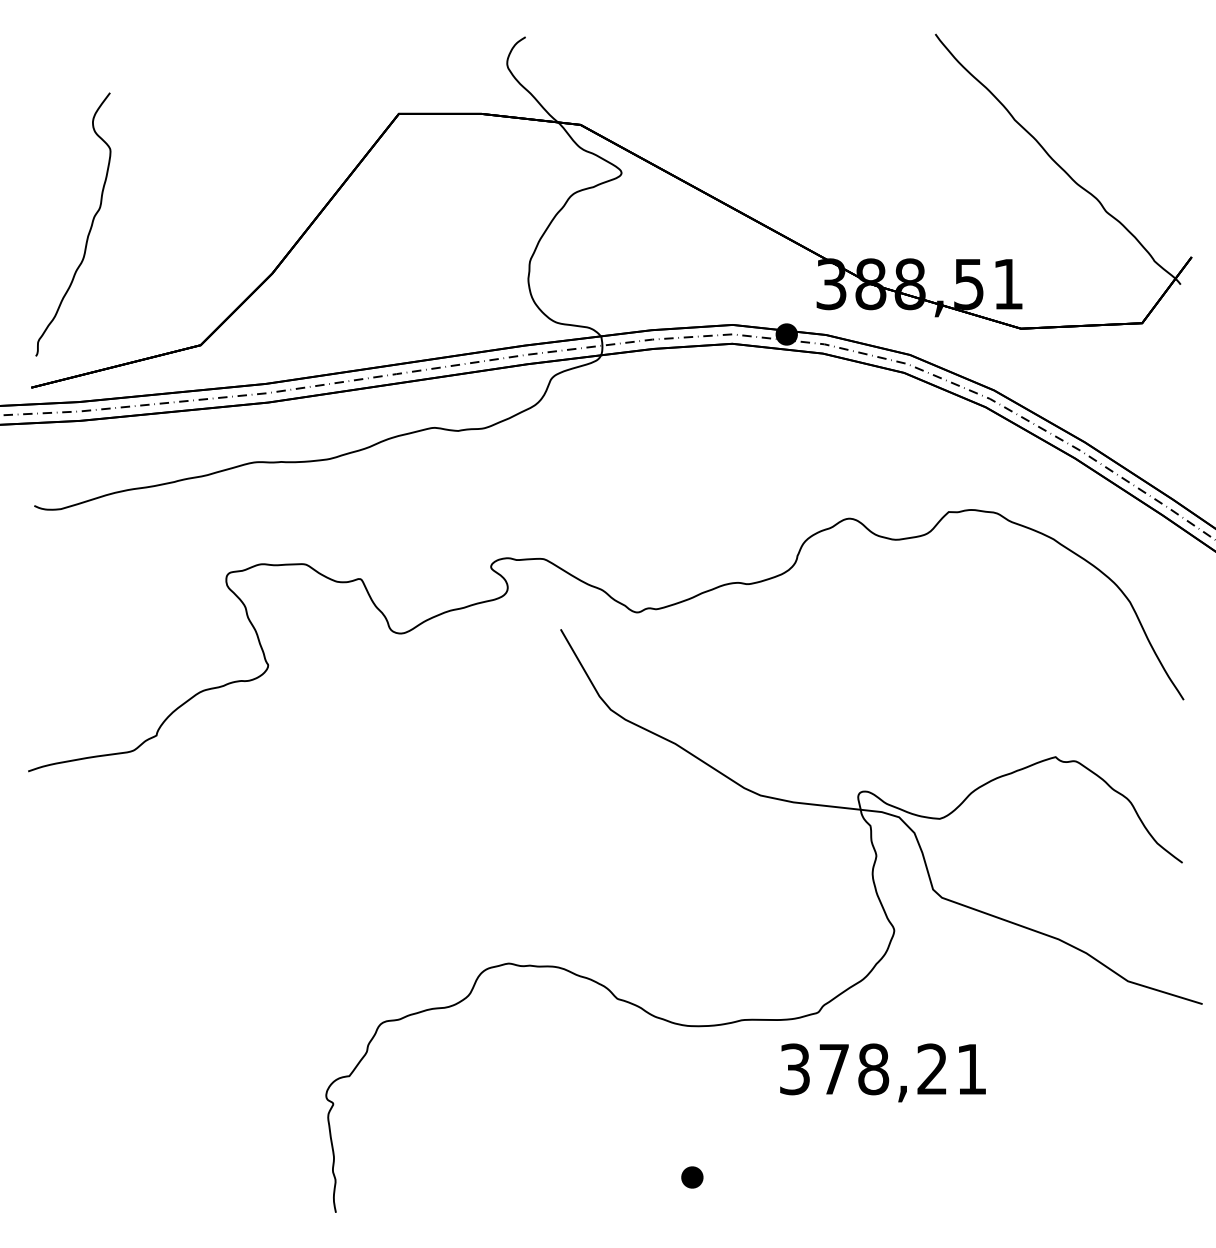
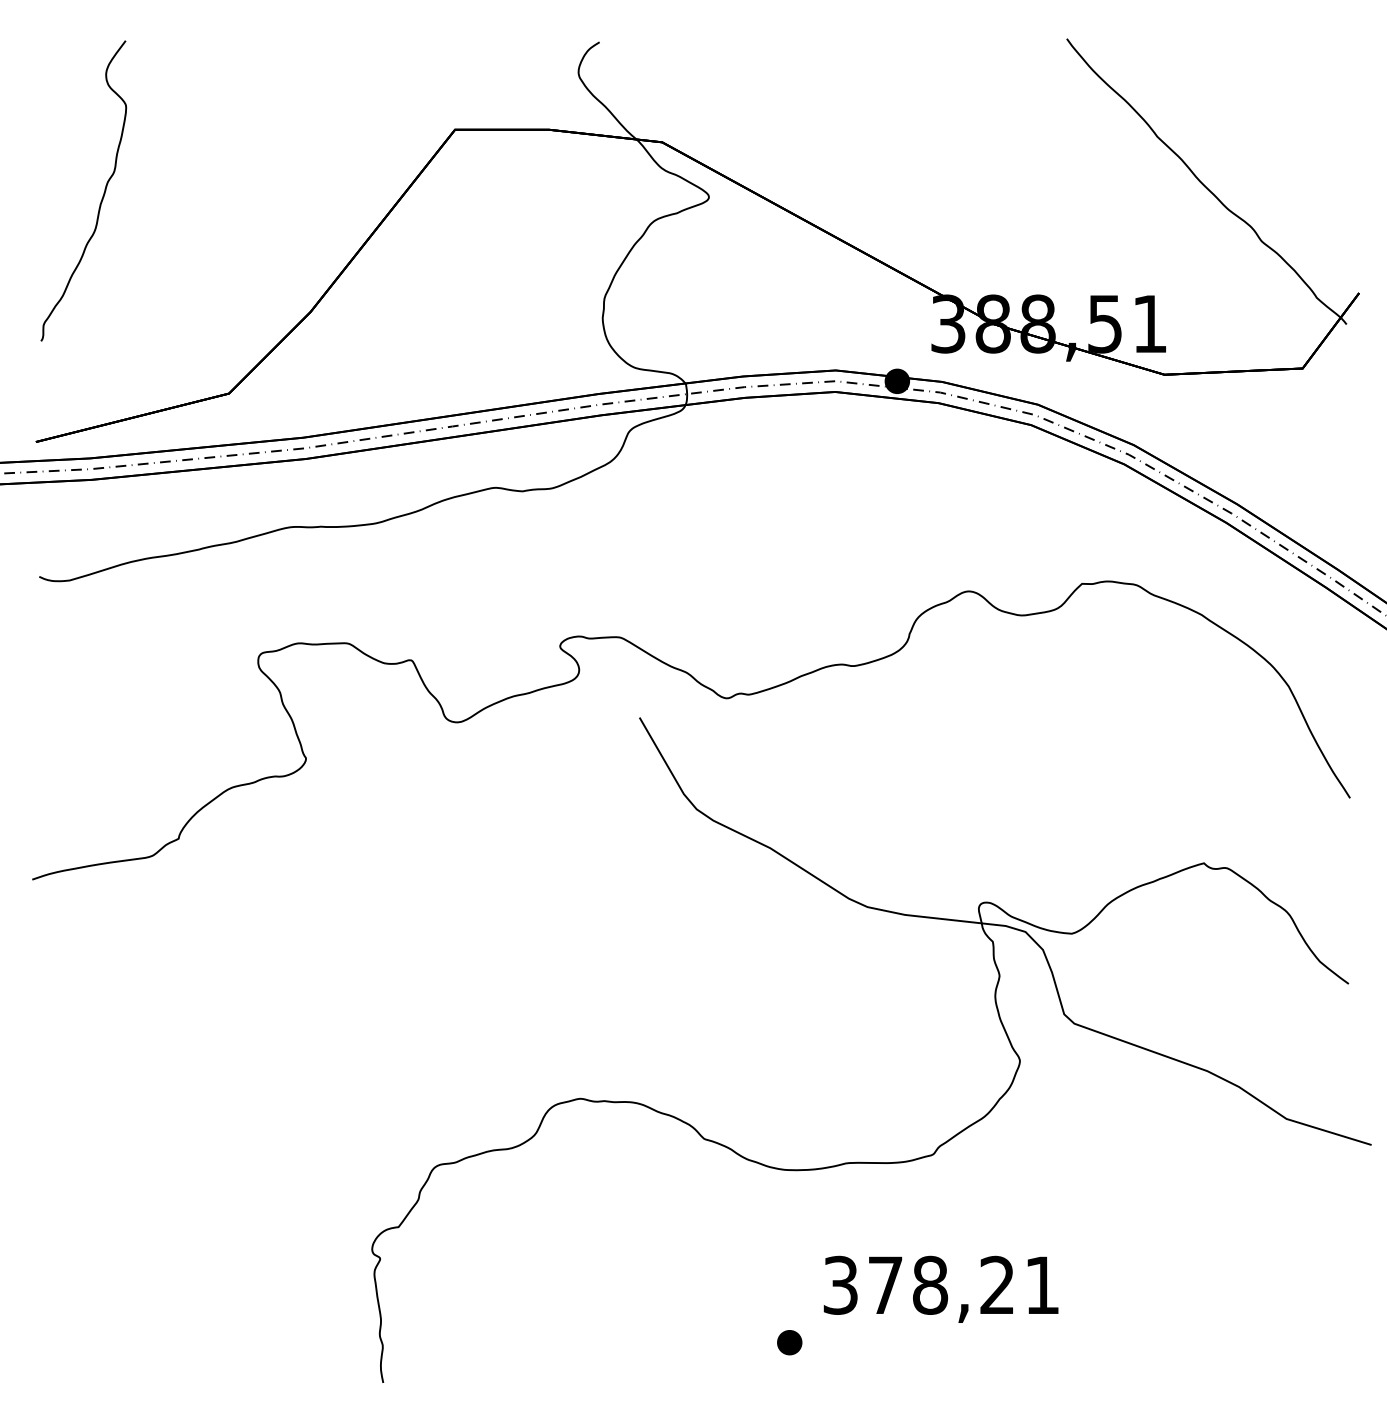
curve: (89, 228) -> (102, 195), moved
text: (882, 1072) -> (940, 1288), moved

